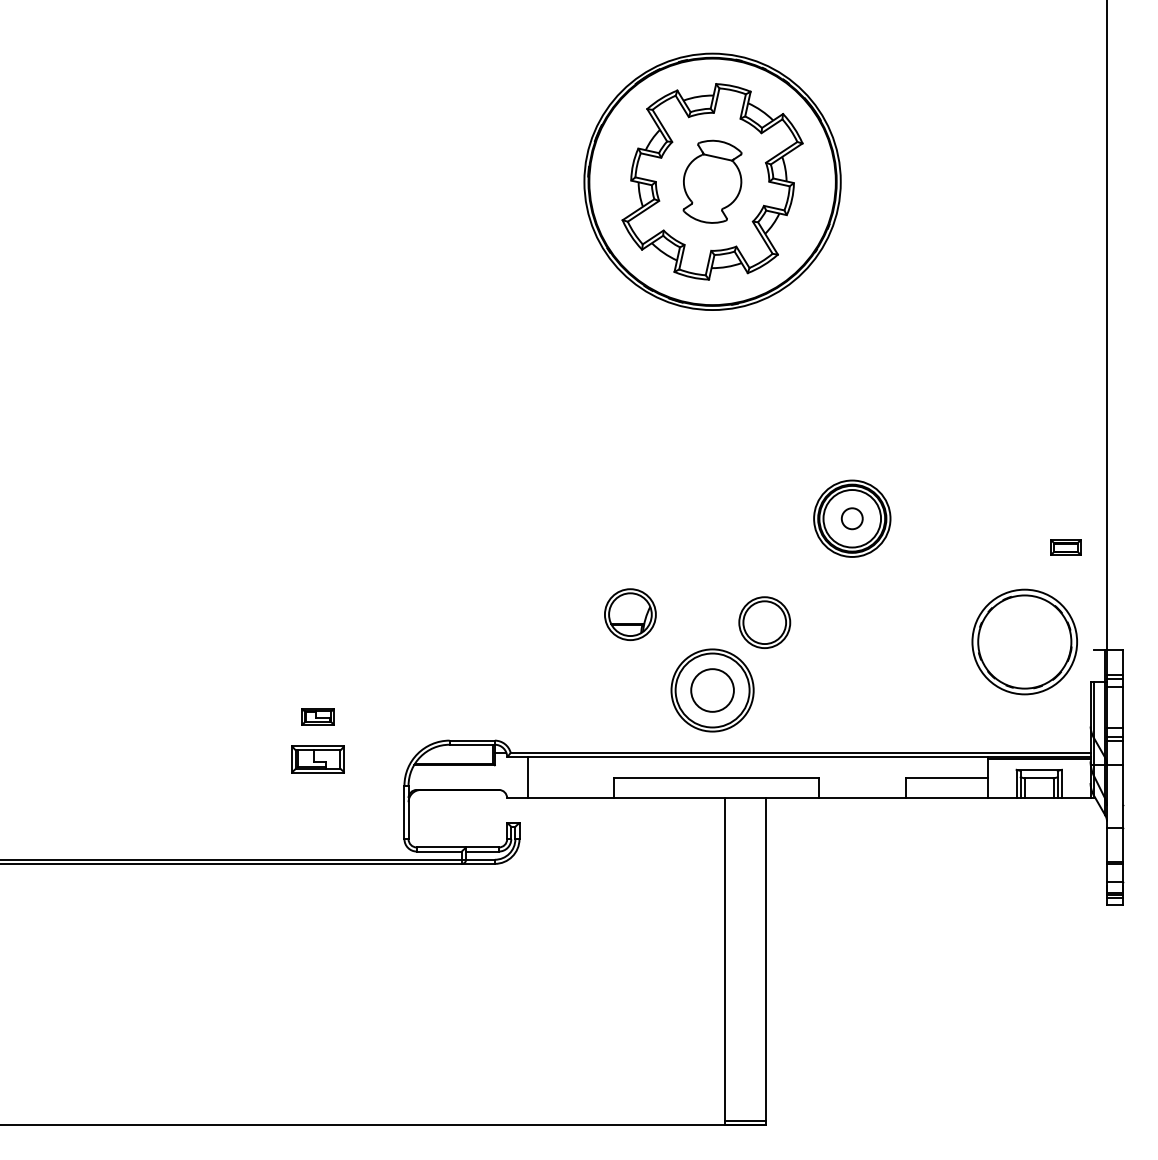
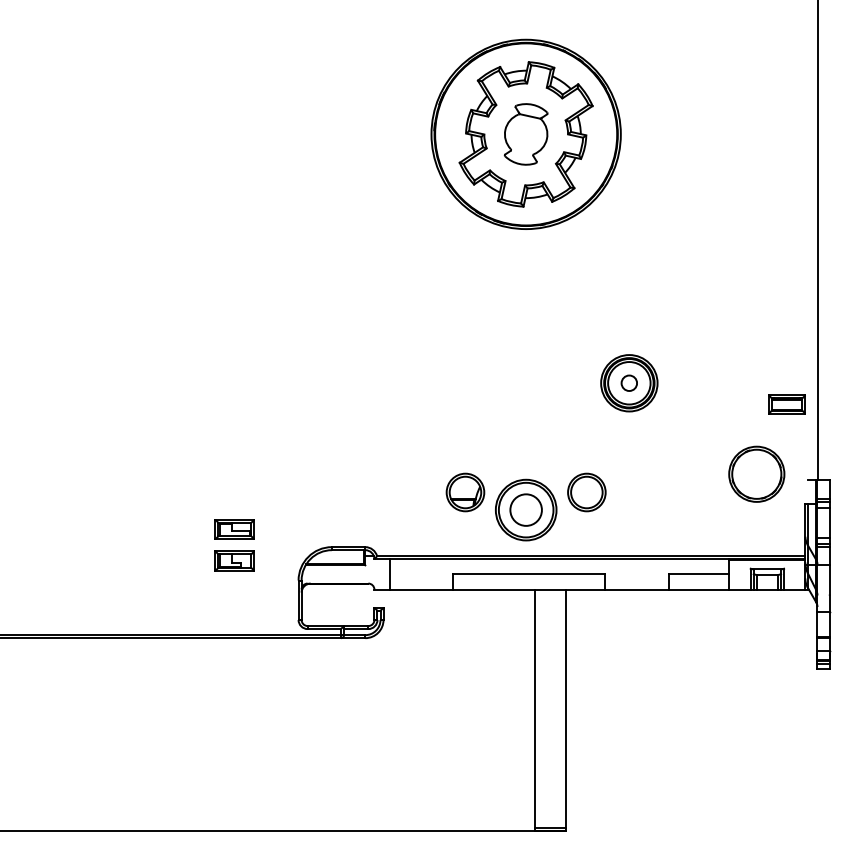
part: (1065, 547) -> (786, 404), size x1.67
part: (630, 614) -> (465, 492), moved
part: (764, 622) -> (586, 492), moved
part: (1024, 641) -> (756, 473), size x0.71
part: (317, 716) -> (234, 529), size x1.67

